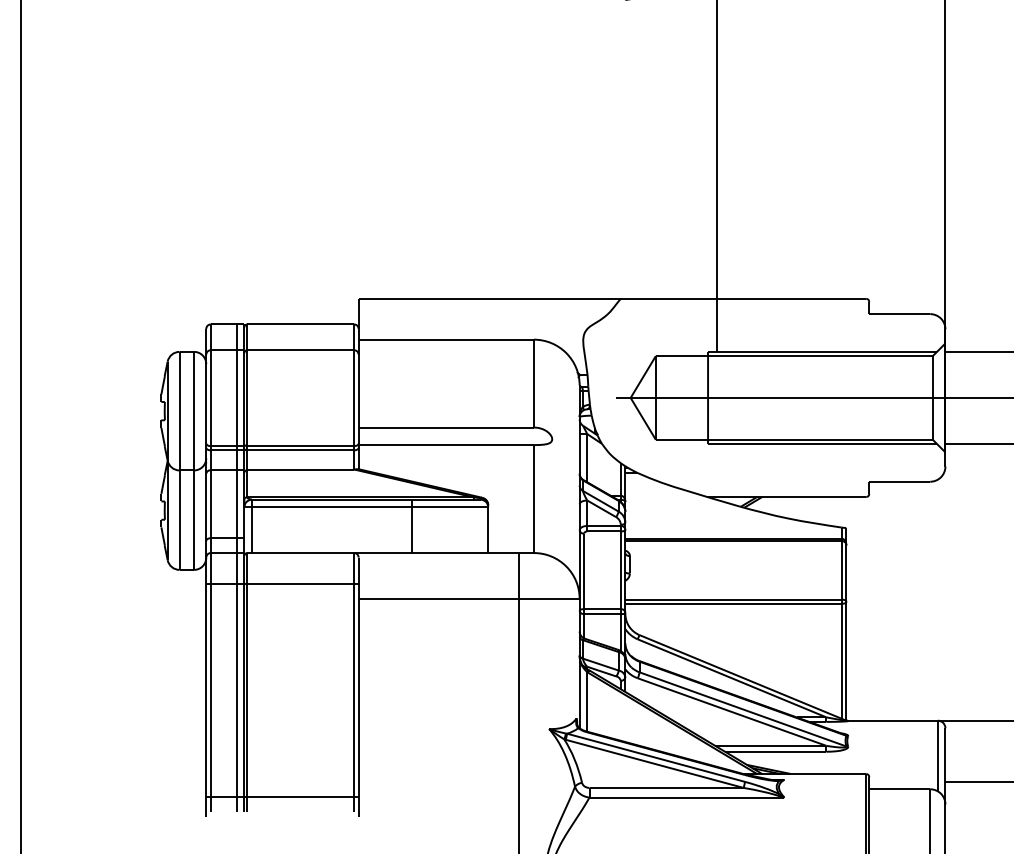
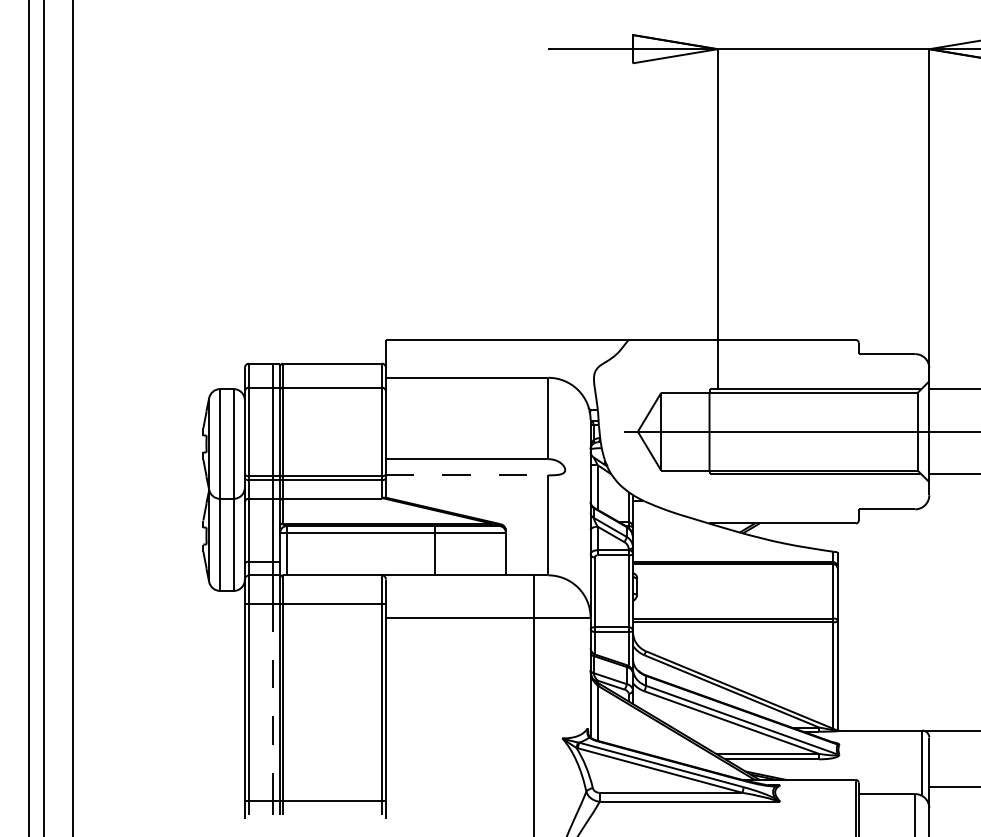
line: (446, 445) -> (467, 475), solid -> dashed
line: (237, 690) -> (273, 702), solid -> dashed

